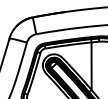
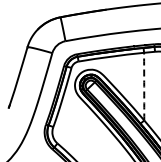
arc: (91, 66) -> (144, 86), solid -> dashed

